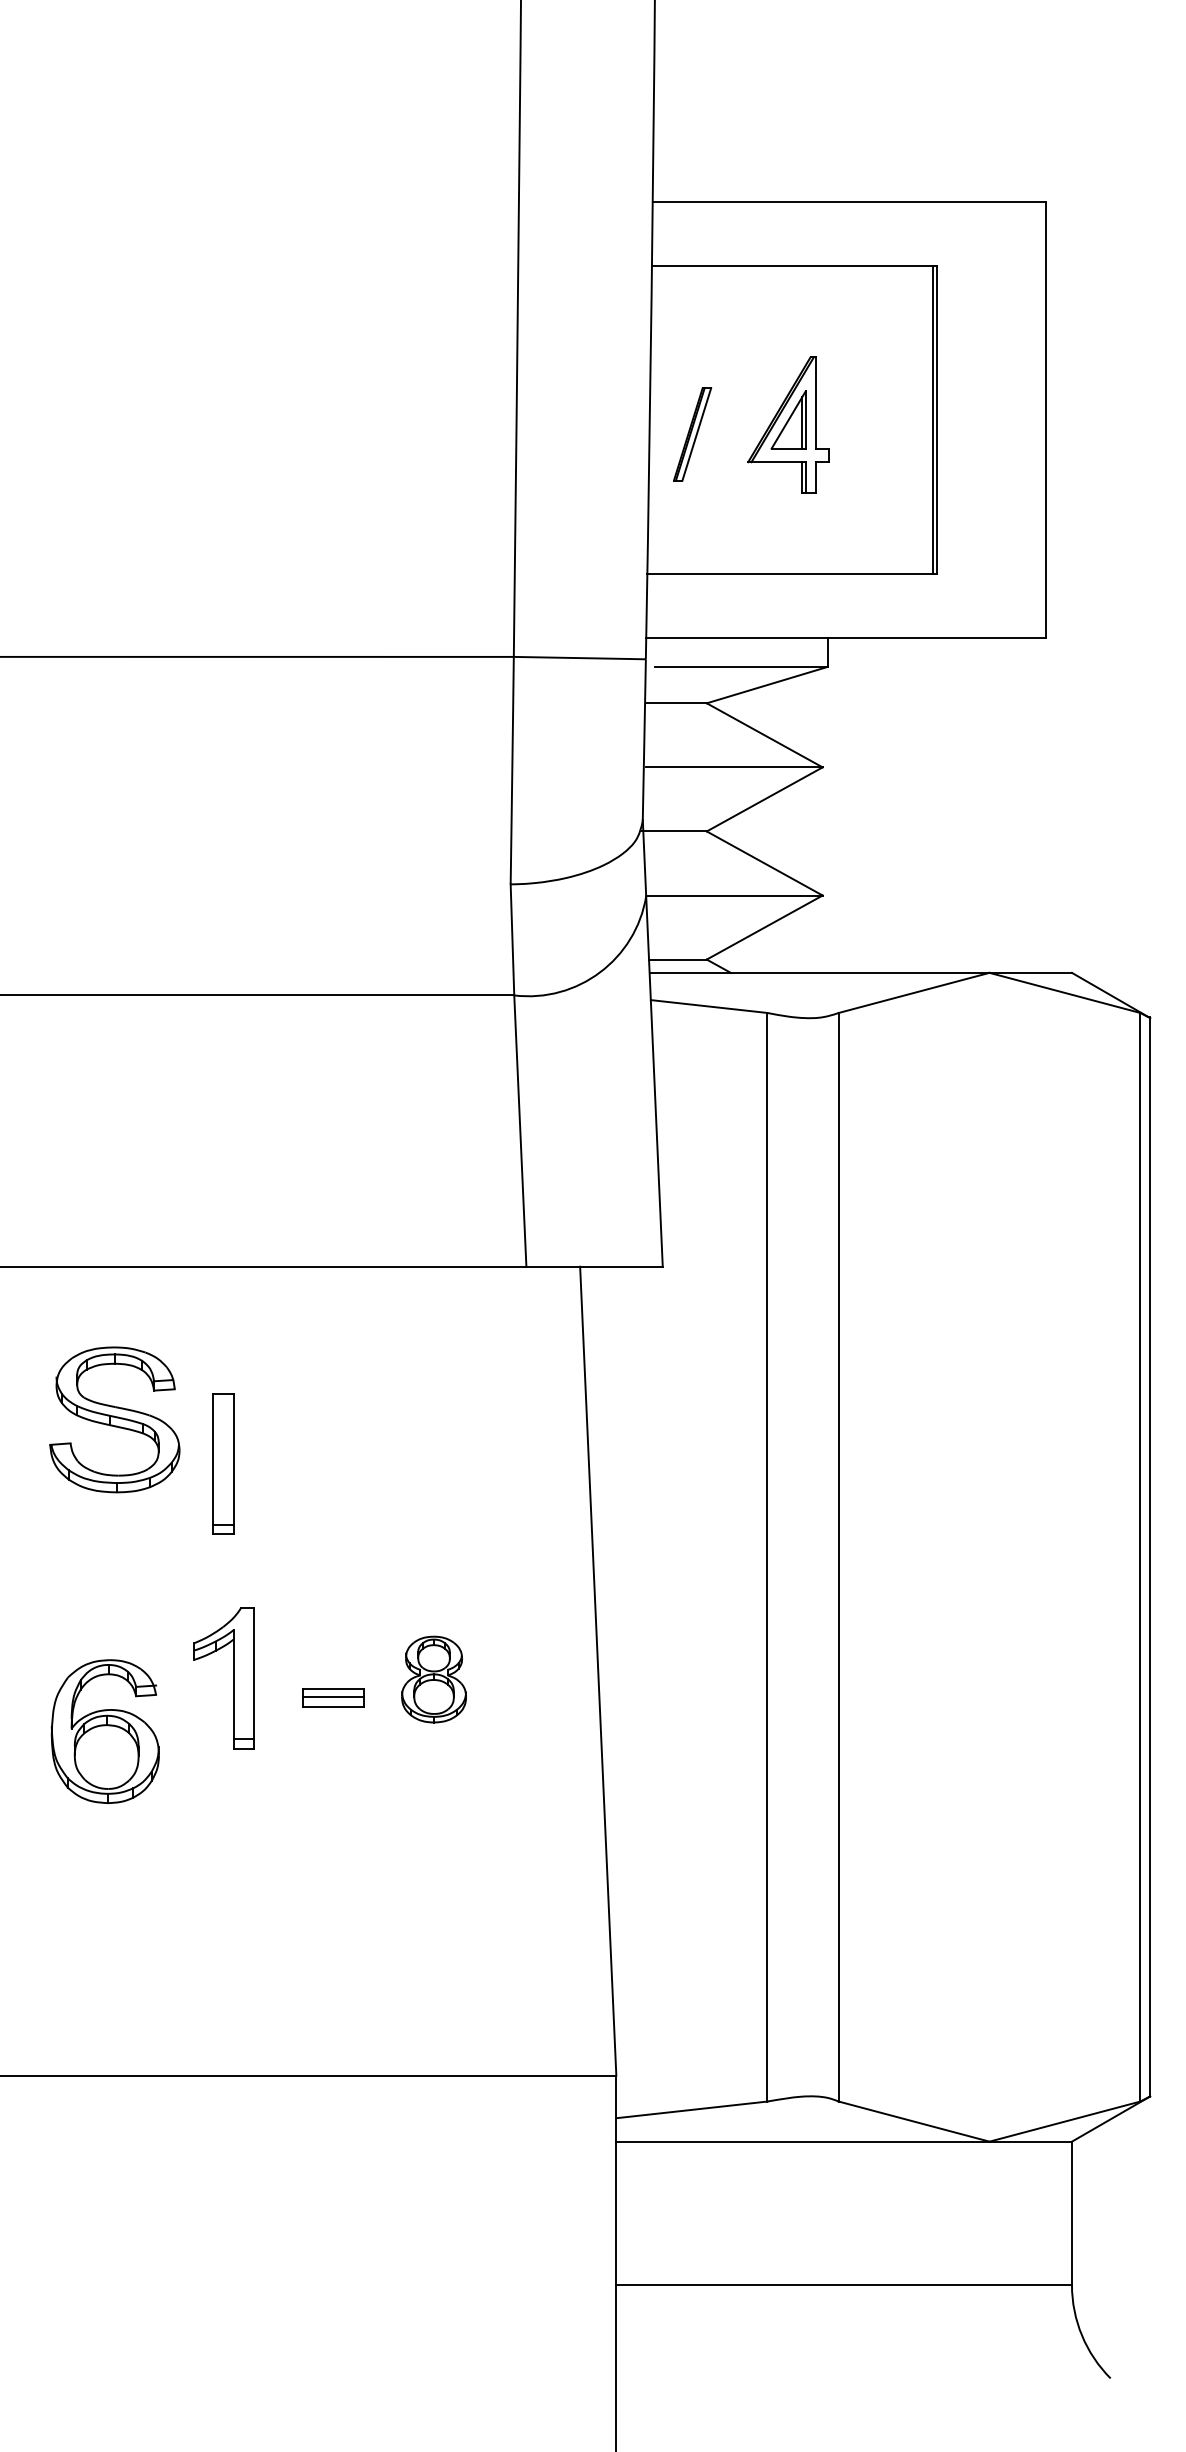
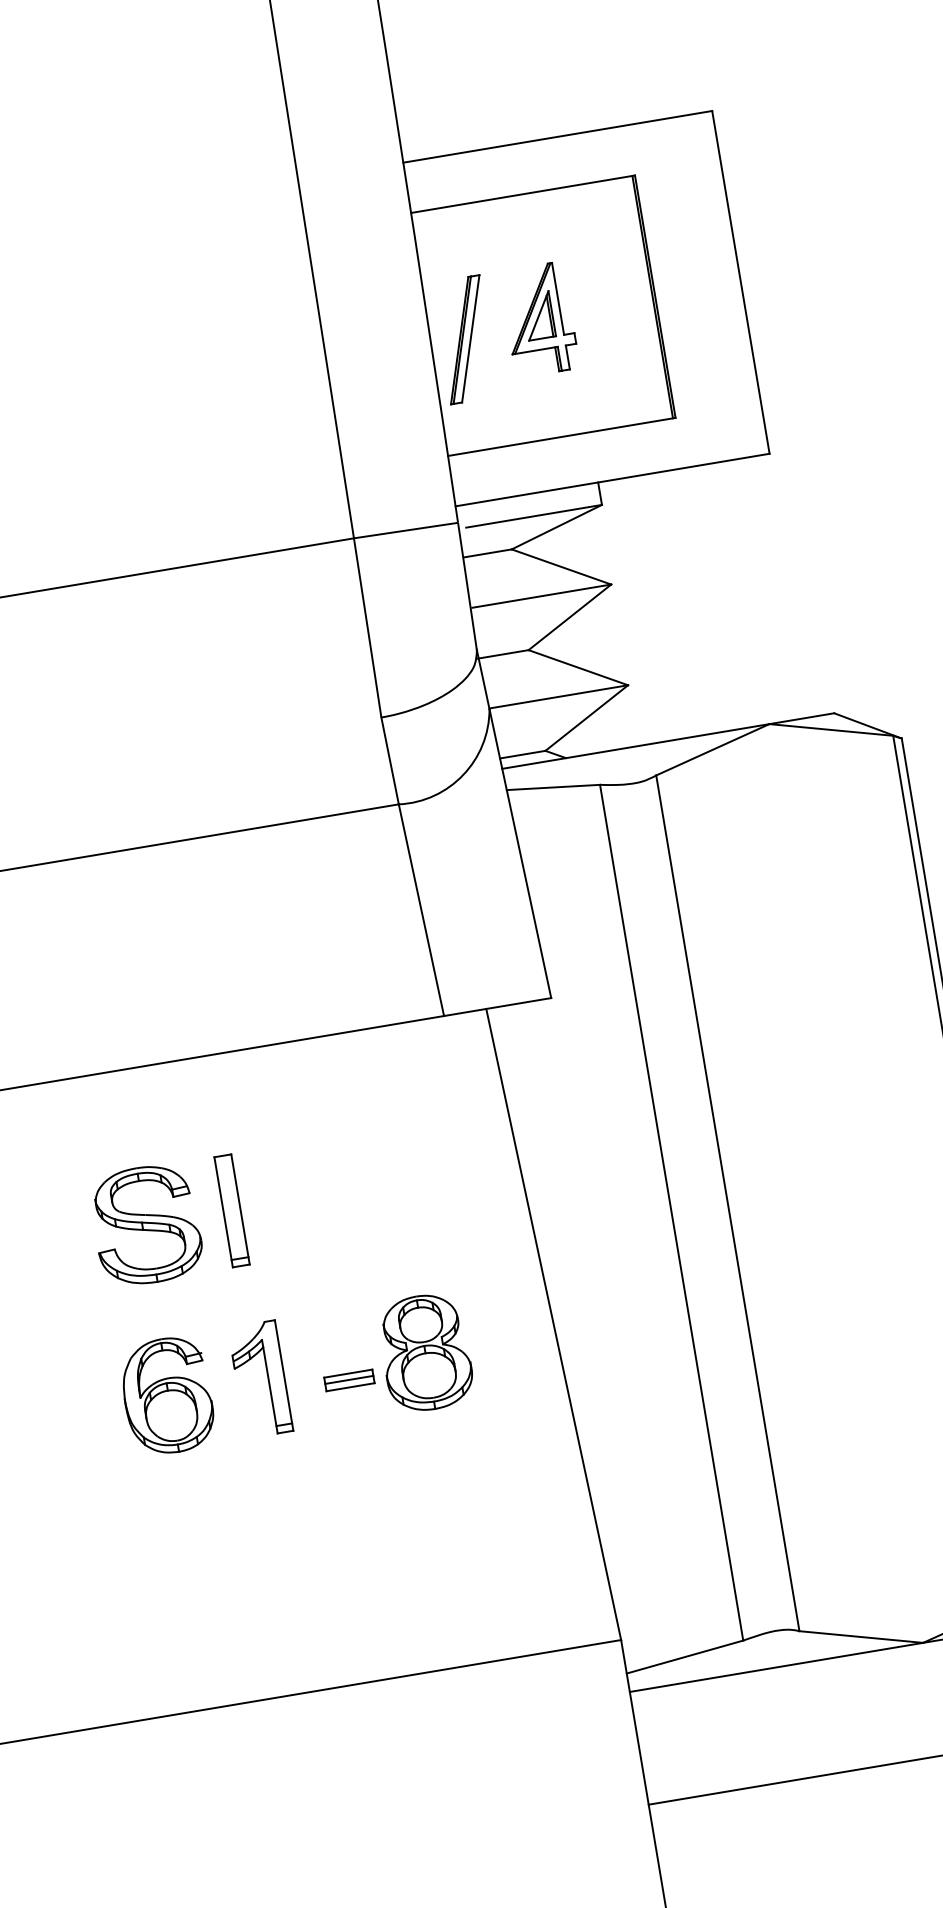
part: (692, 434) -> (465, 339), size x1.67
part: (114, 1419) -> (146, 1224), moved
part: (433, 1679) -> (425, 1352), size x1.67
part: (104, 1731) -> (166, 1396), moved

